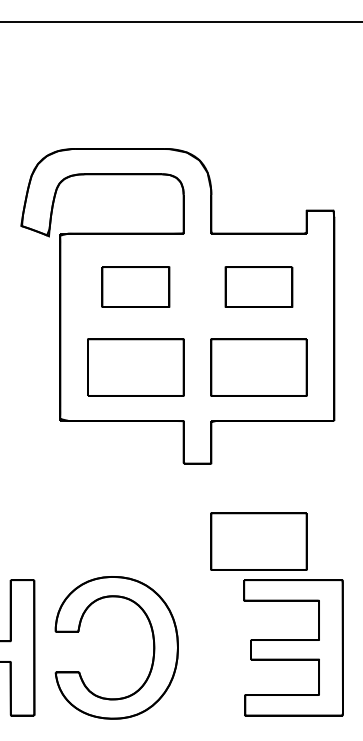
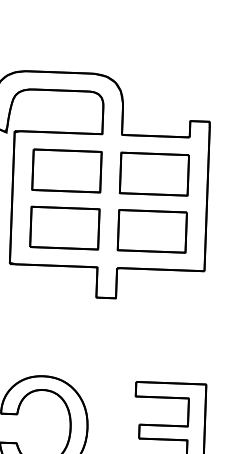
part: (135, 286) -> (66, 170), size x1.43
part: (258, 286) -> (154, 173), size x1.43
part: (258, 541) -> (147, 354), removed

